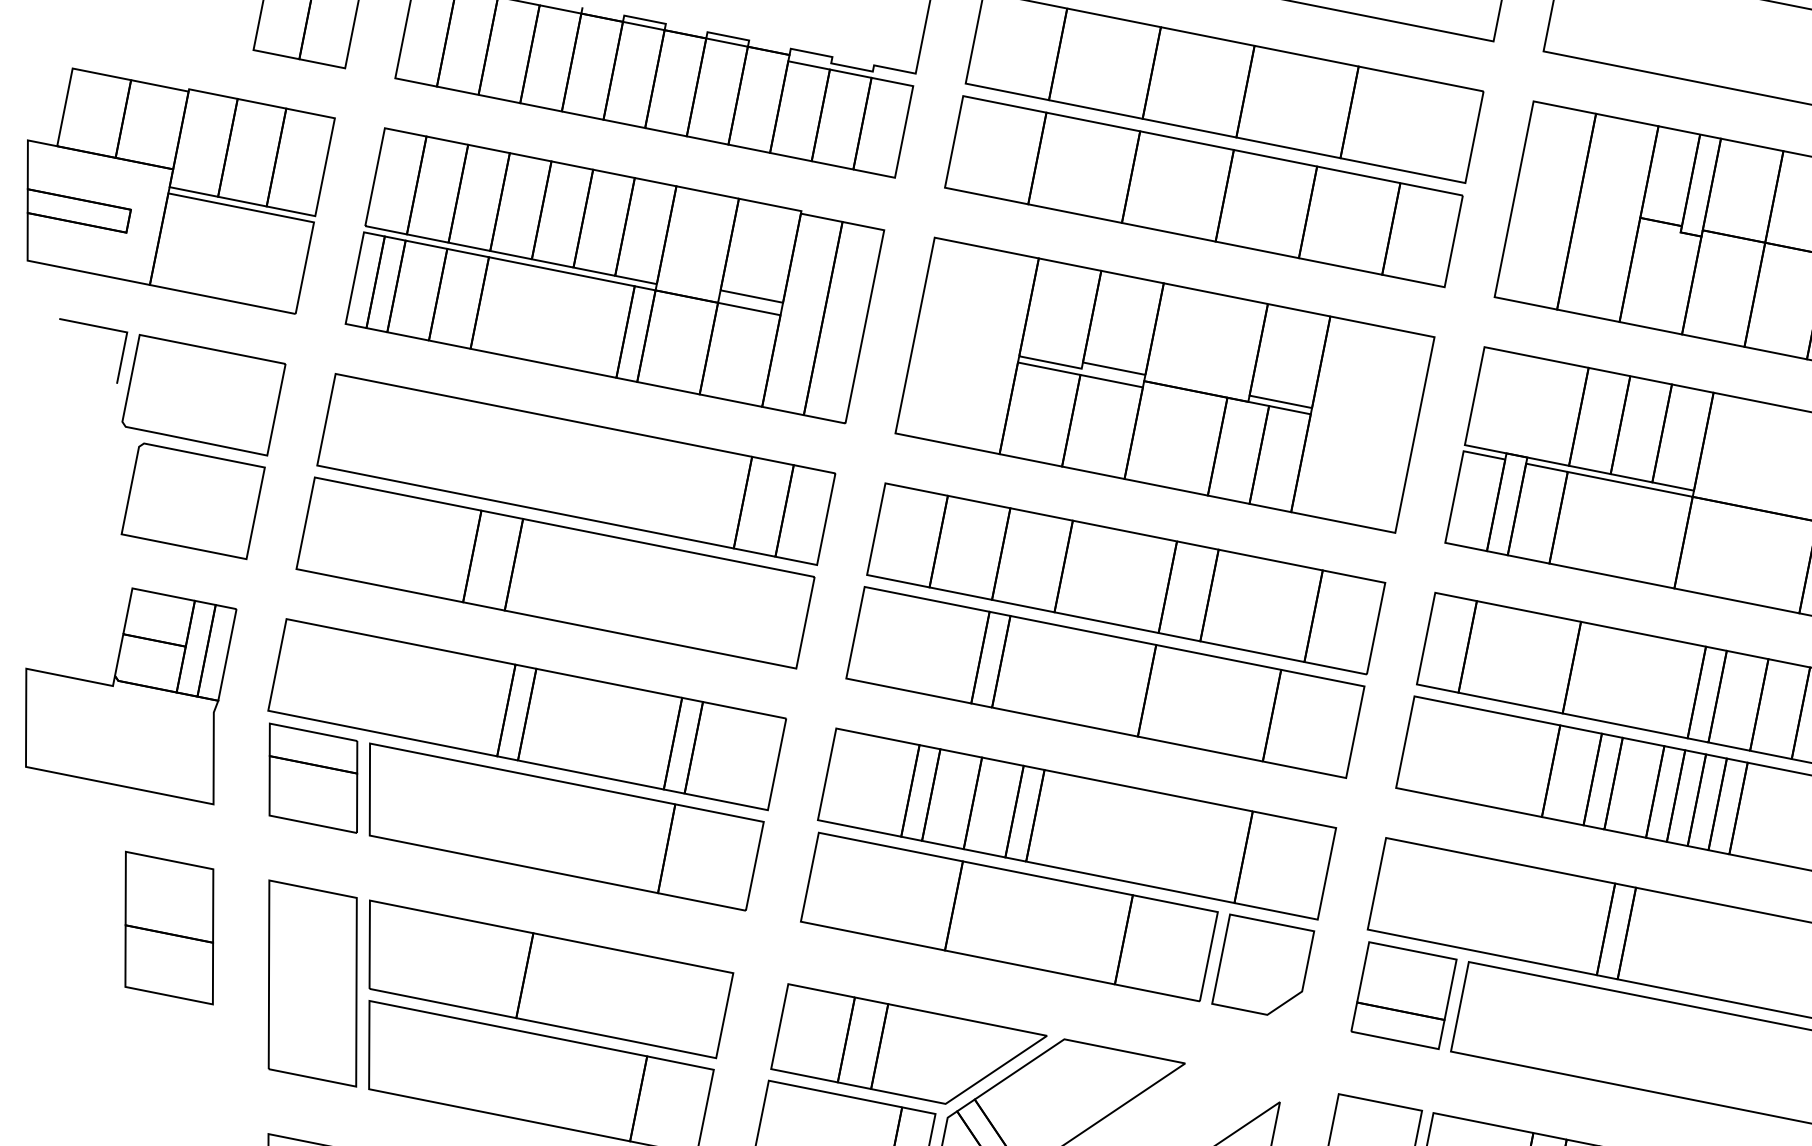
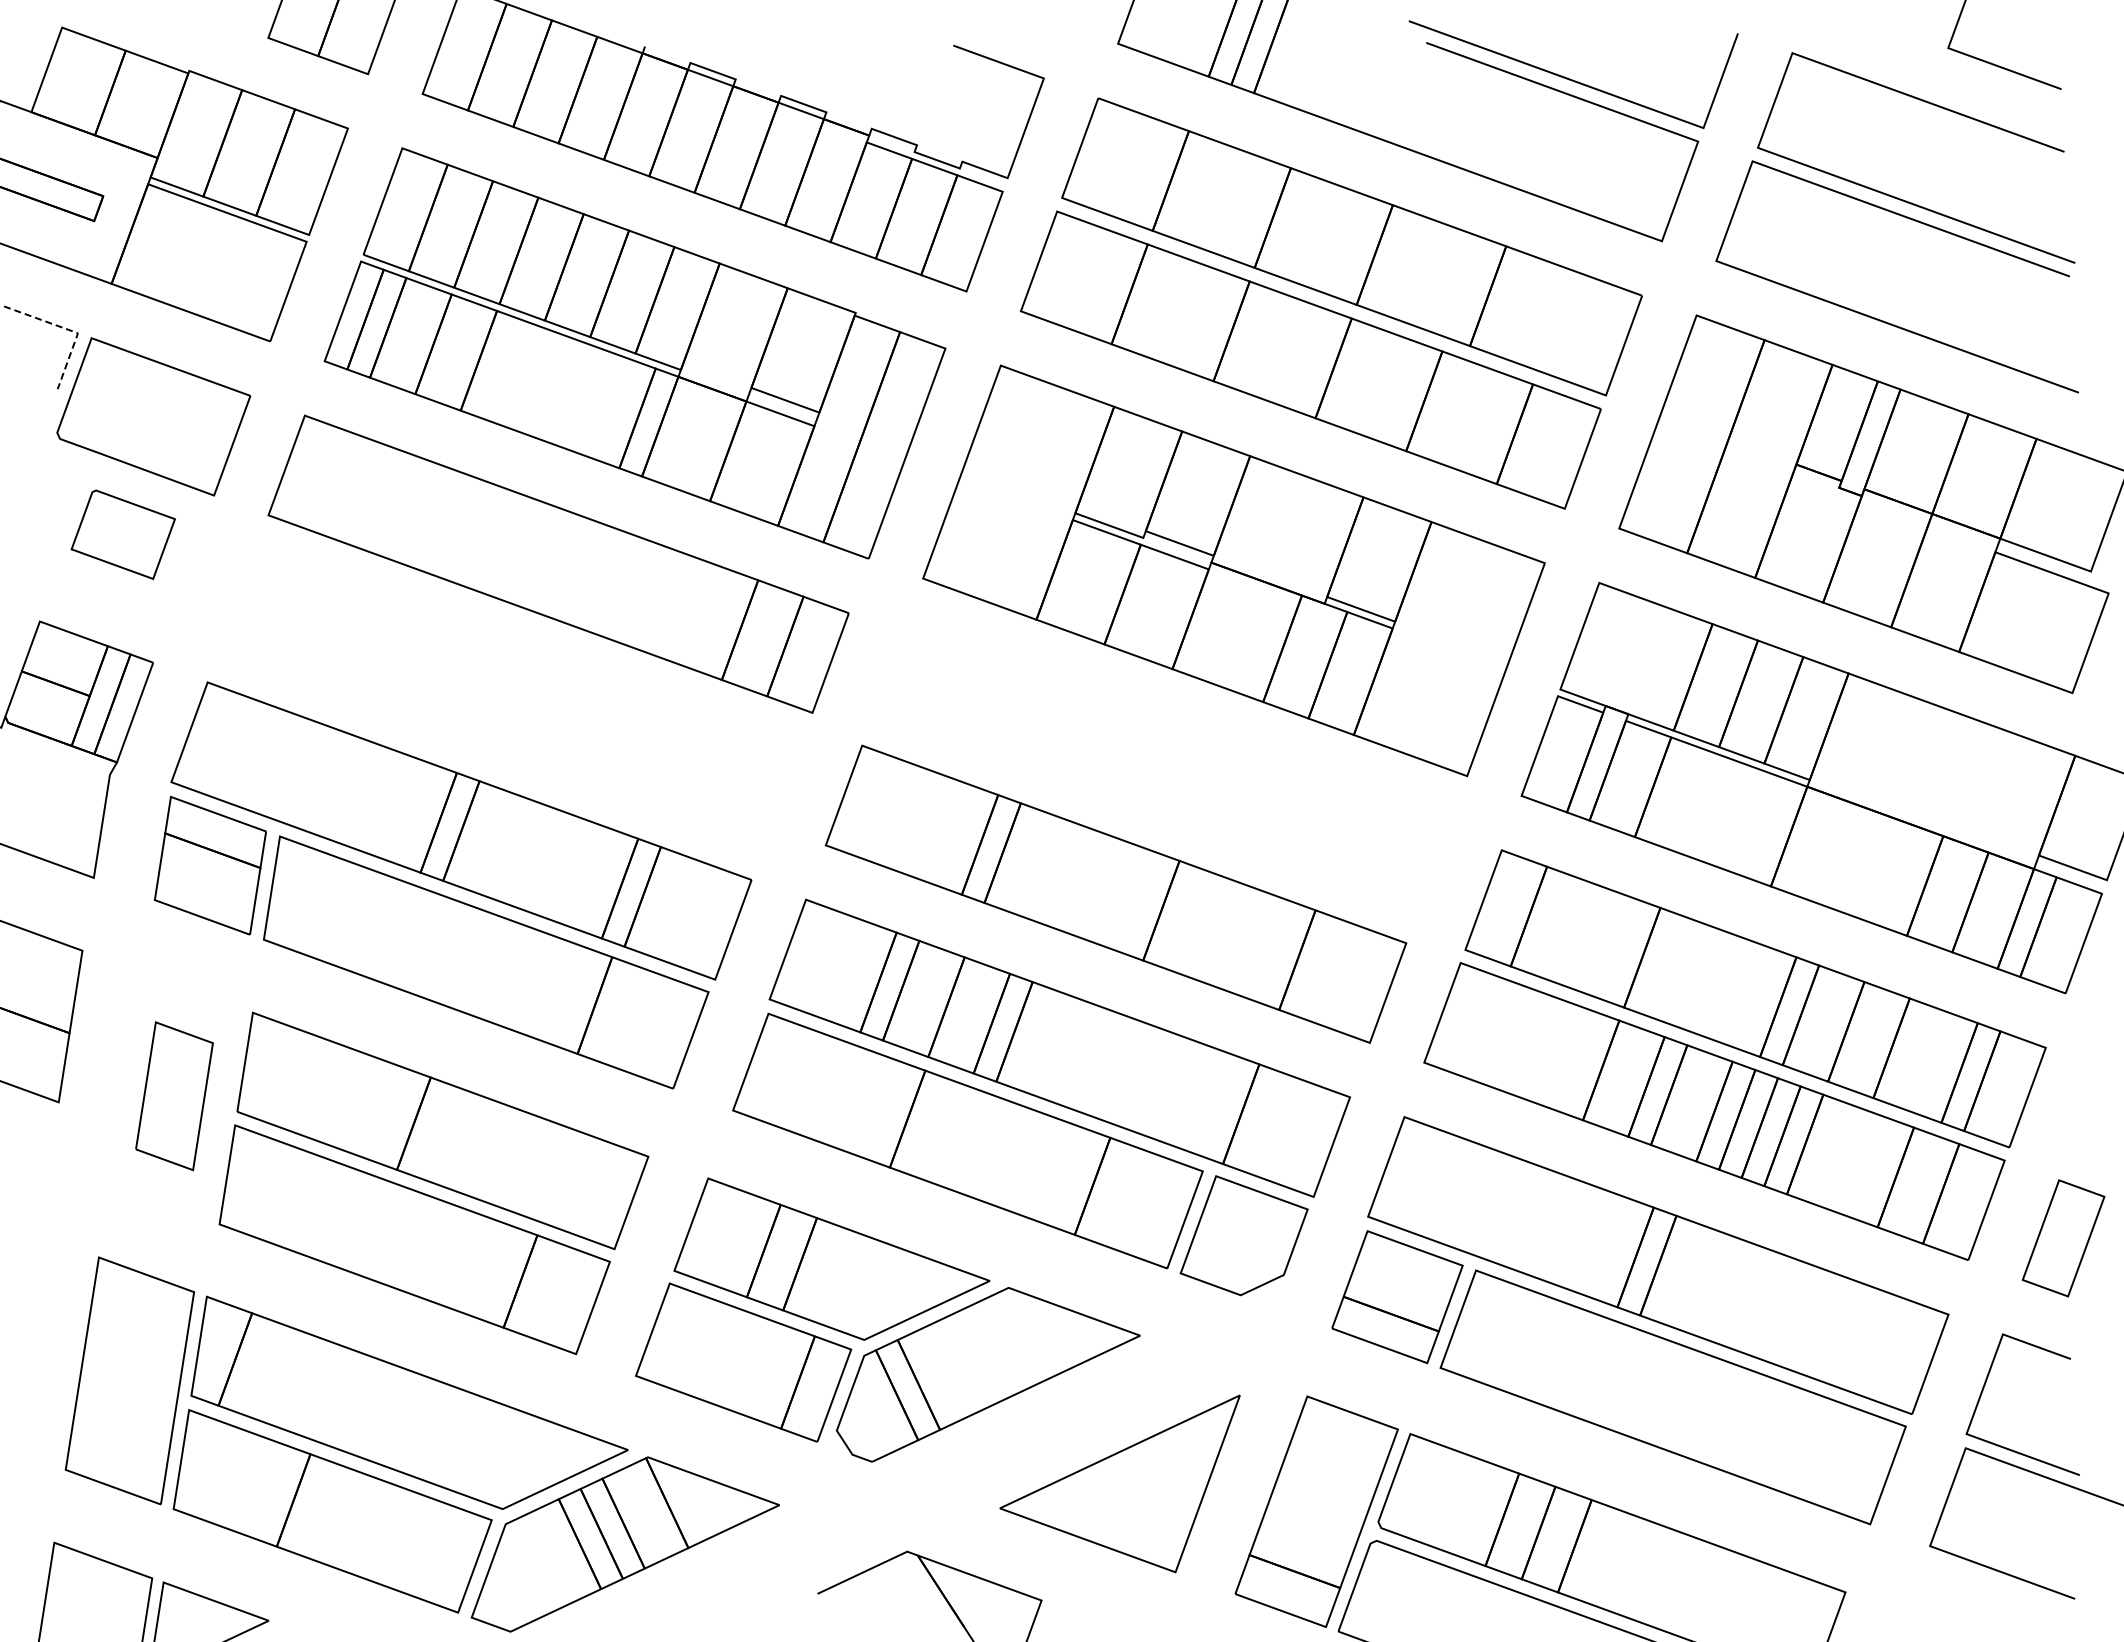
line: (120, 331) -> (70, 330), solid -> dashed
part: (193, 501) -> (123, 534), size x0.6
part: (555, 572) -> (517, 676), removed
part: (1126, 578) -> (1157, 781), removed
part: (312, 983) -> (174, 1096), size x0.6

